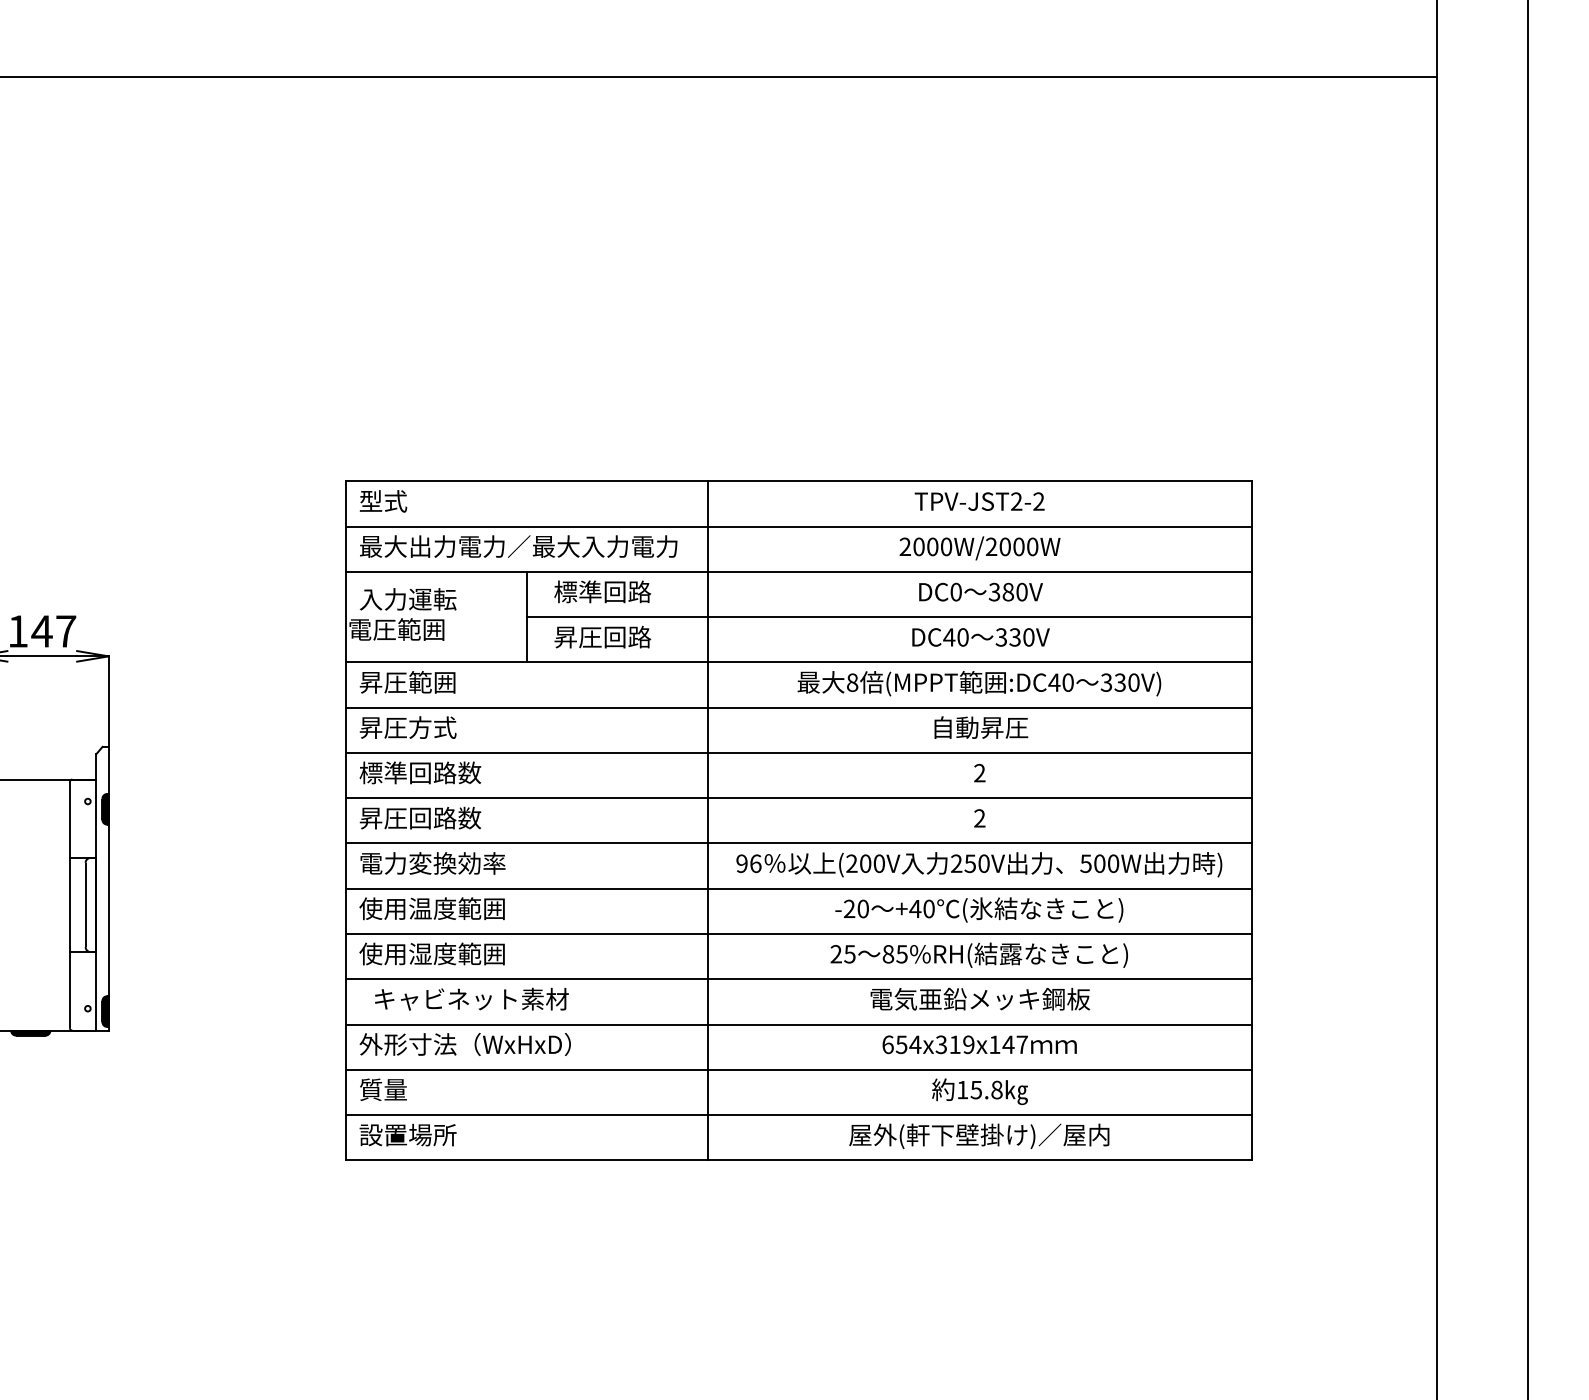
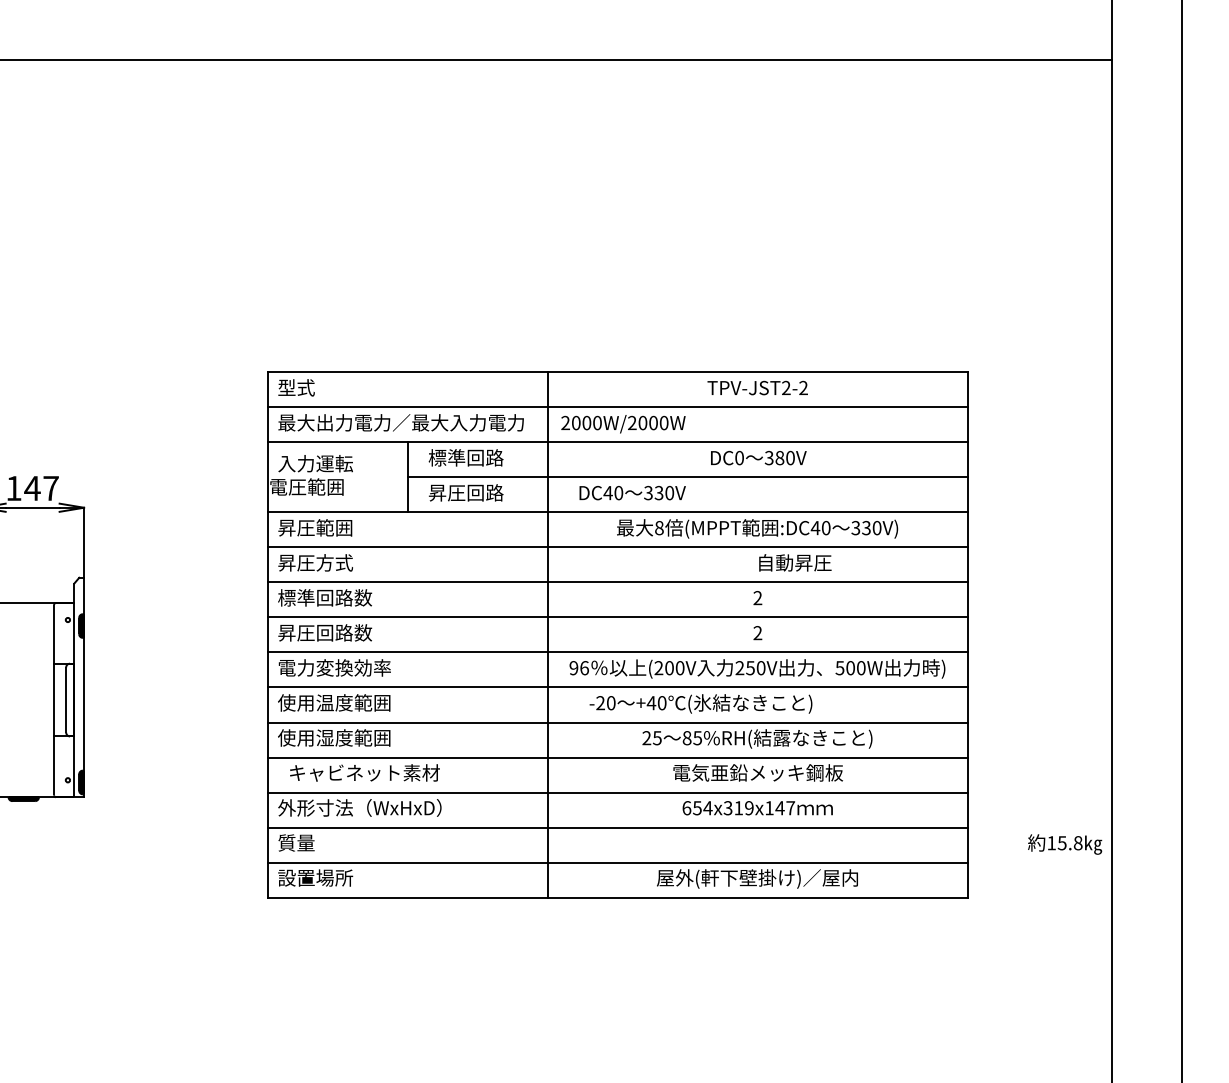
text: (979, 548) -> (623, 424), moved
text: (980, 637) -> (632, 493), moved
text: (981, 727) -> (795, 562), moved
text: (979, 909) -> (701, 703), moved
text: (979, 1091) -> (1064, 844), moved

